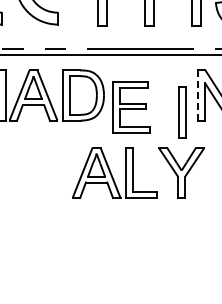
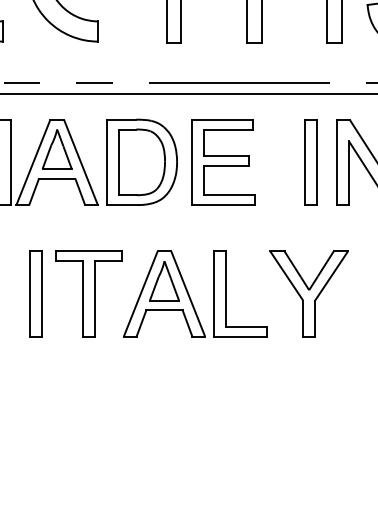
line: (197, 95) -> (336, 162), dashed -> solid
part: (131, 107) -> (223, 162), moved
part: (182, 112) -> (310, 162), moved
part: (44, 172) -> (75, 293), added

